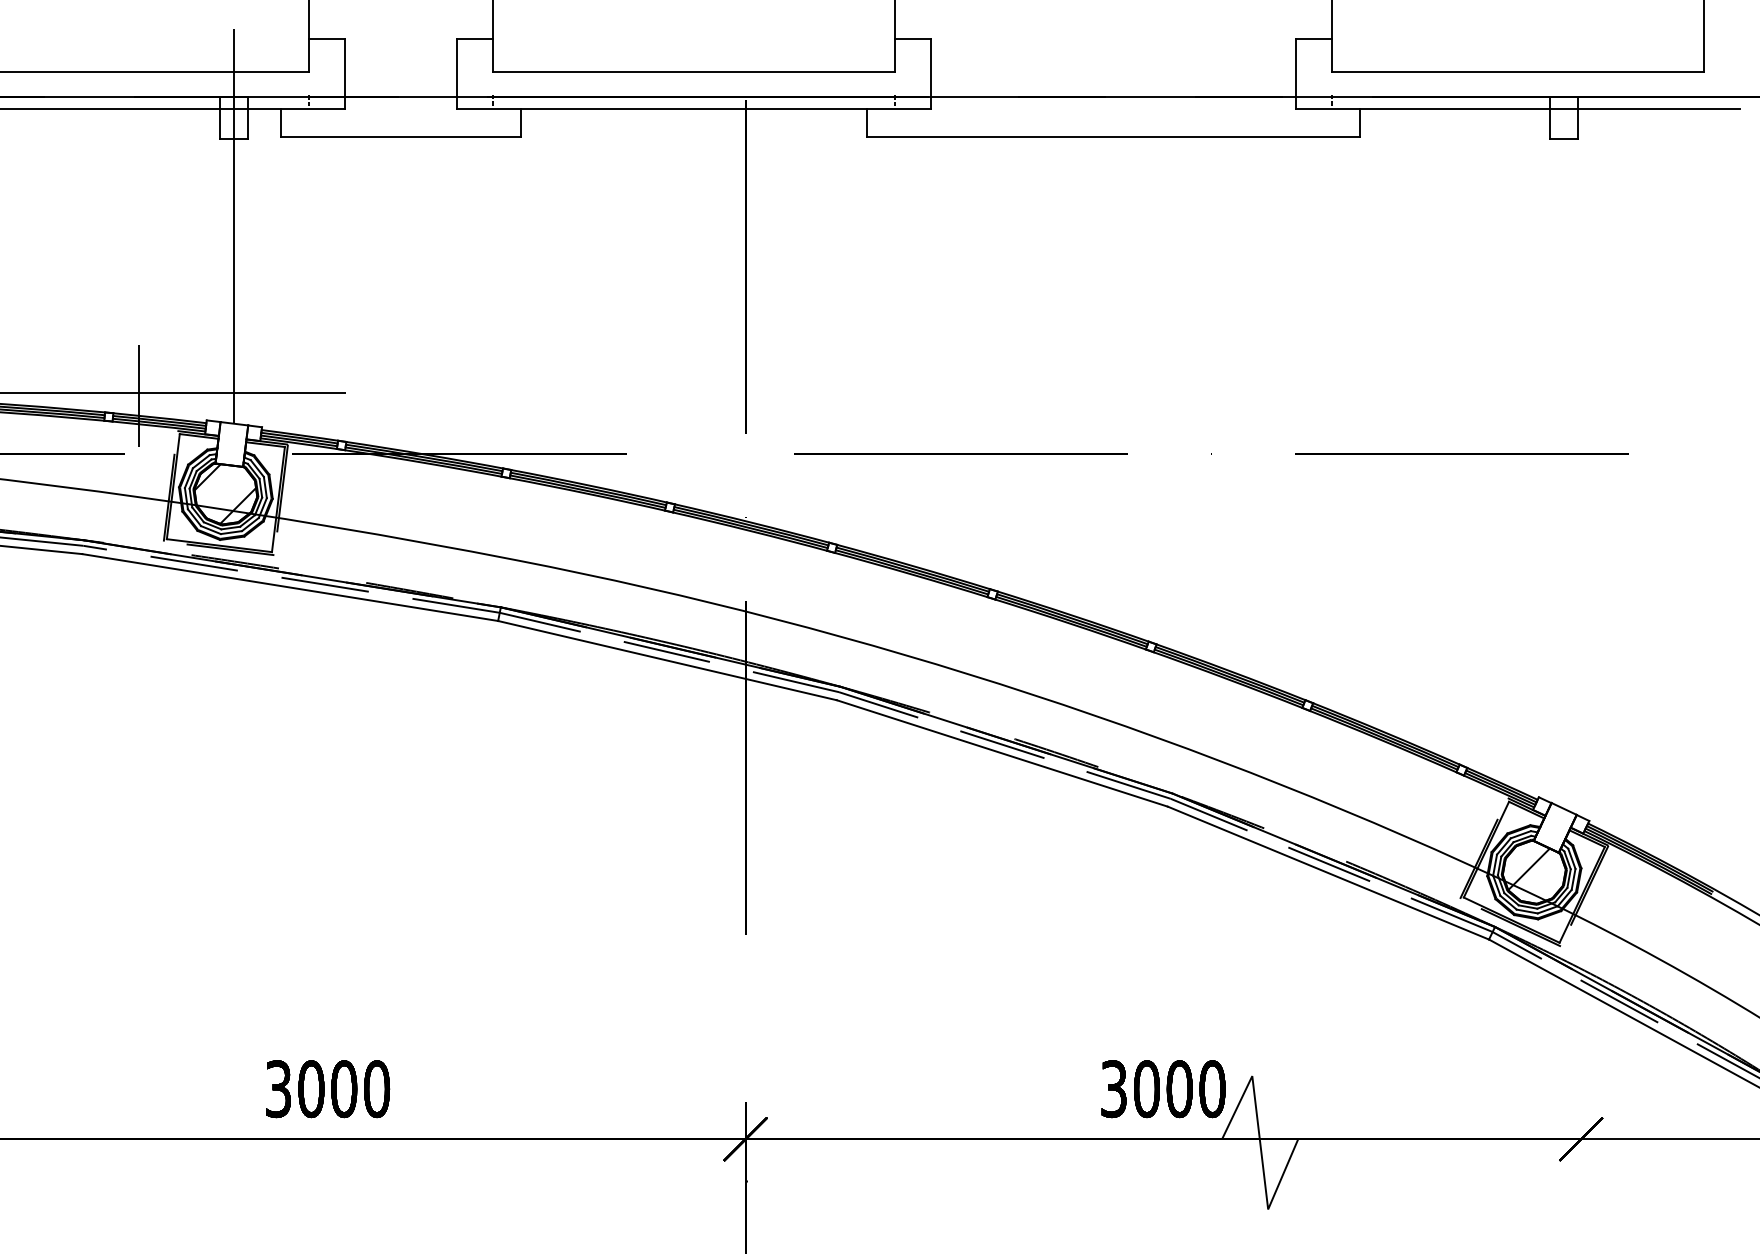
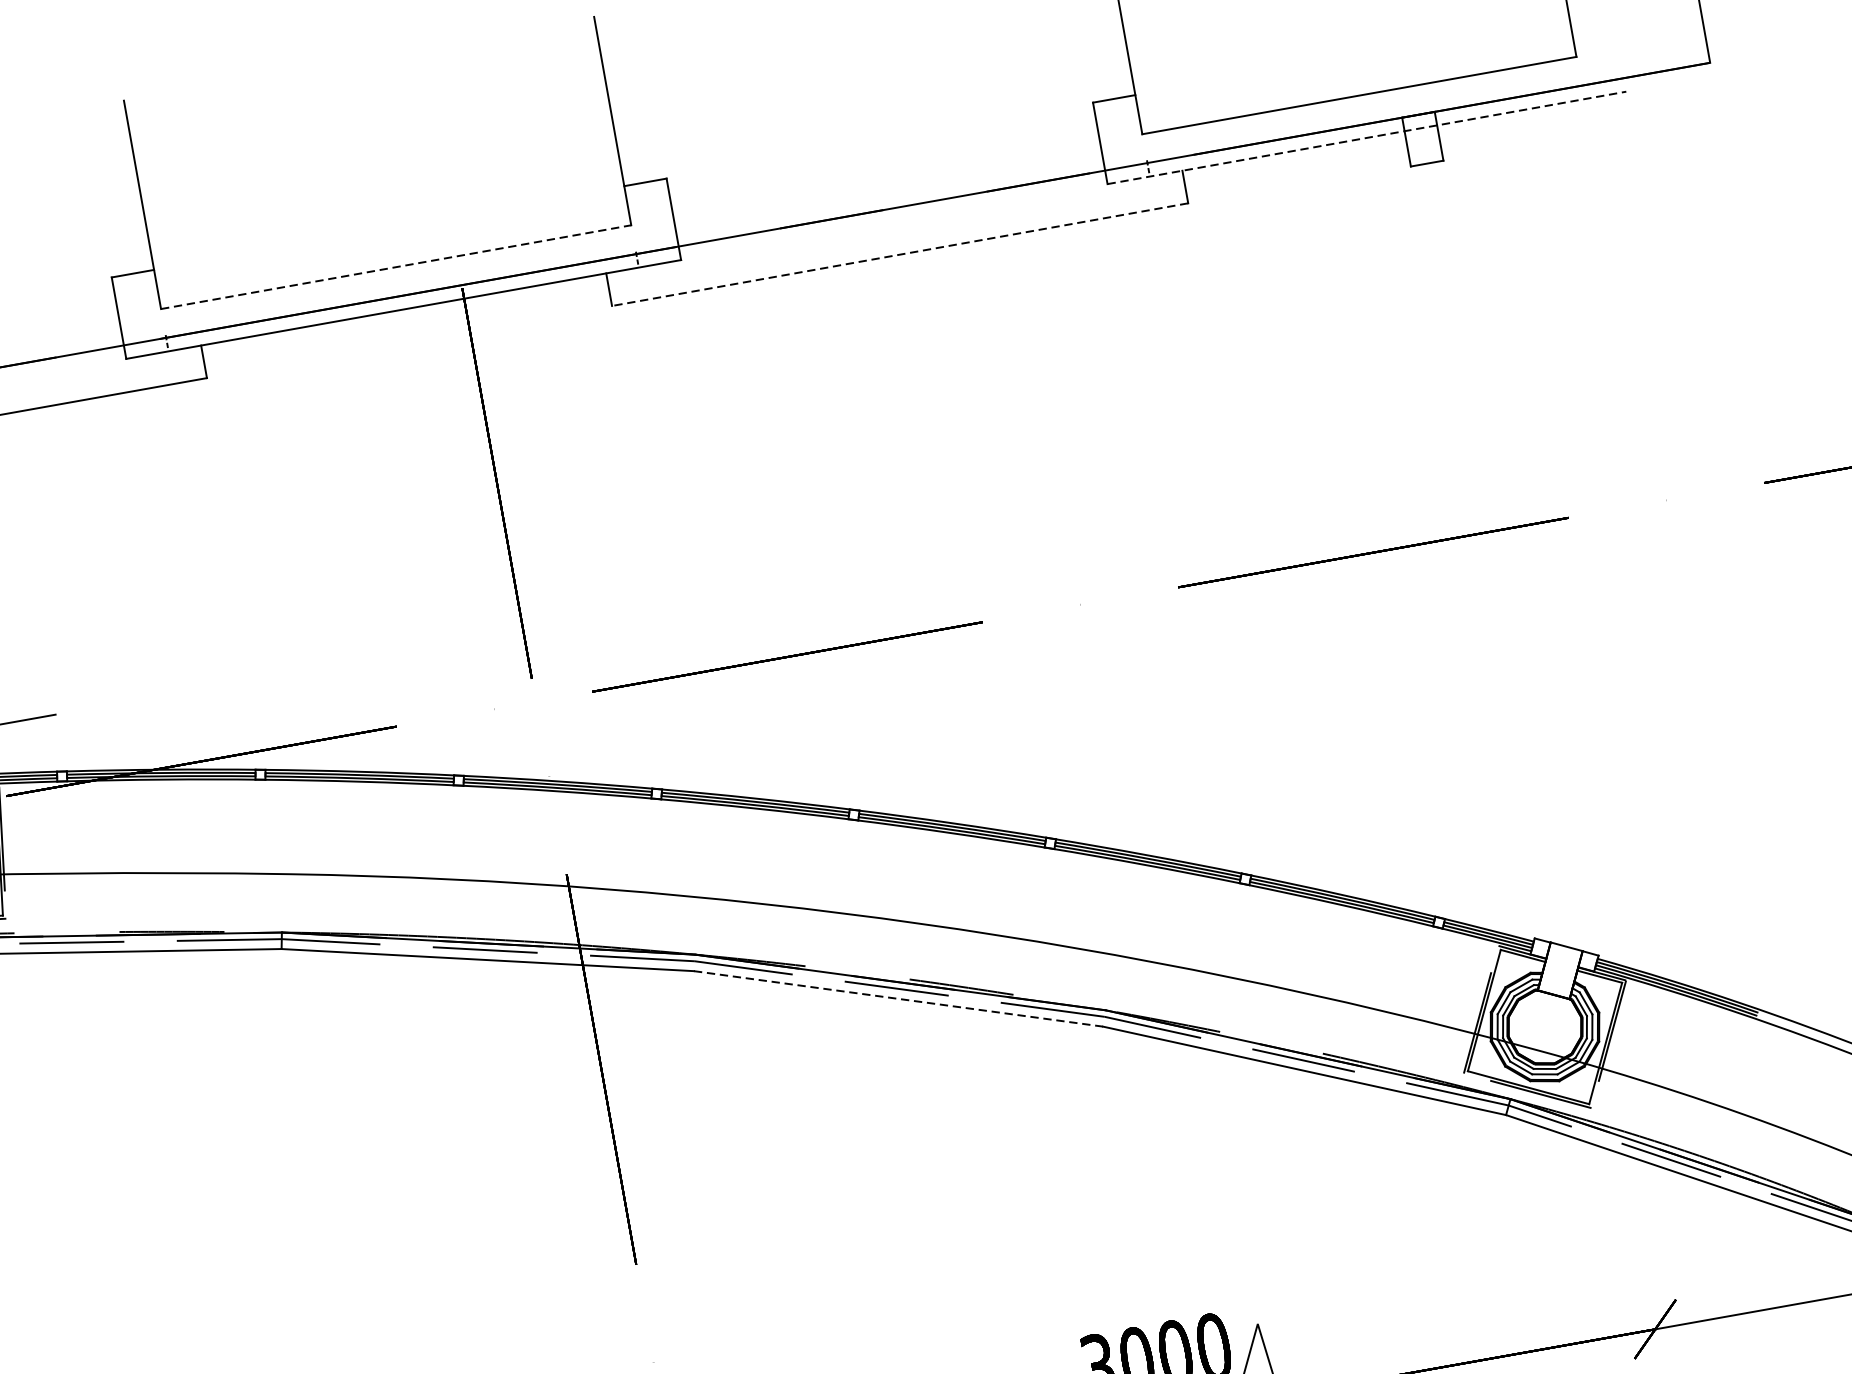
line: (694, 72) -> (396, 267), solid -> dashed
line: (1518, 108) -> (1367, 137), solid -> dashed
line: (1113, 136) -> (899, 254), solid -> dashed
line: (1002, 753) -> (898, 998), solid -> dashed
hatch: (1528, 869) -> (1537, 1024), removed

